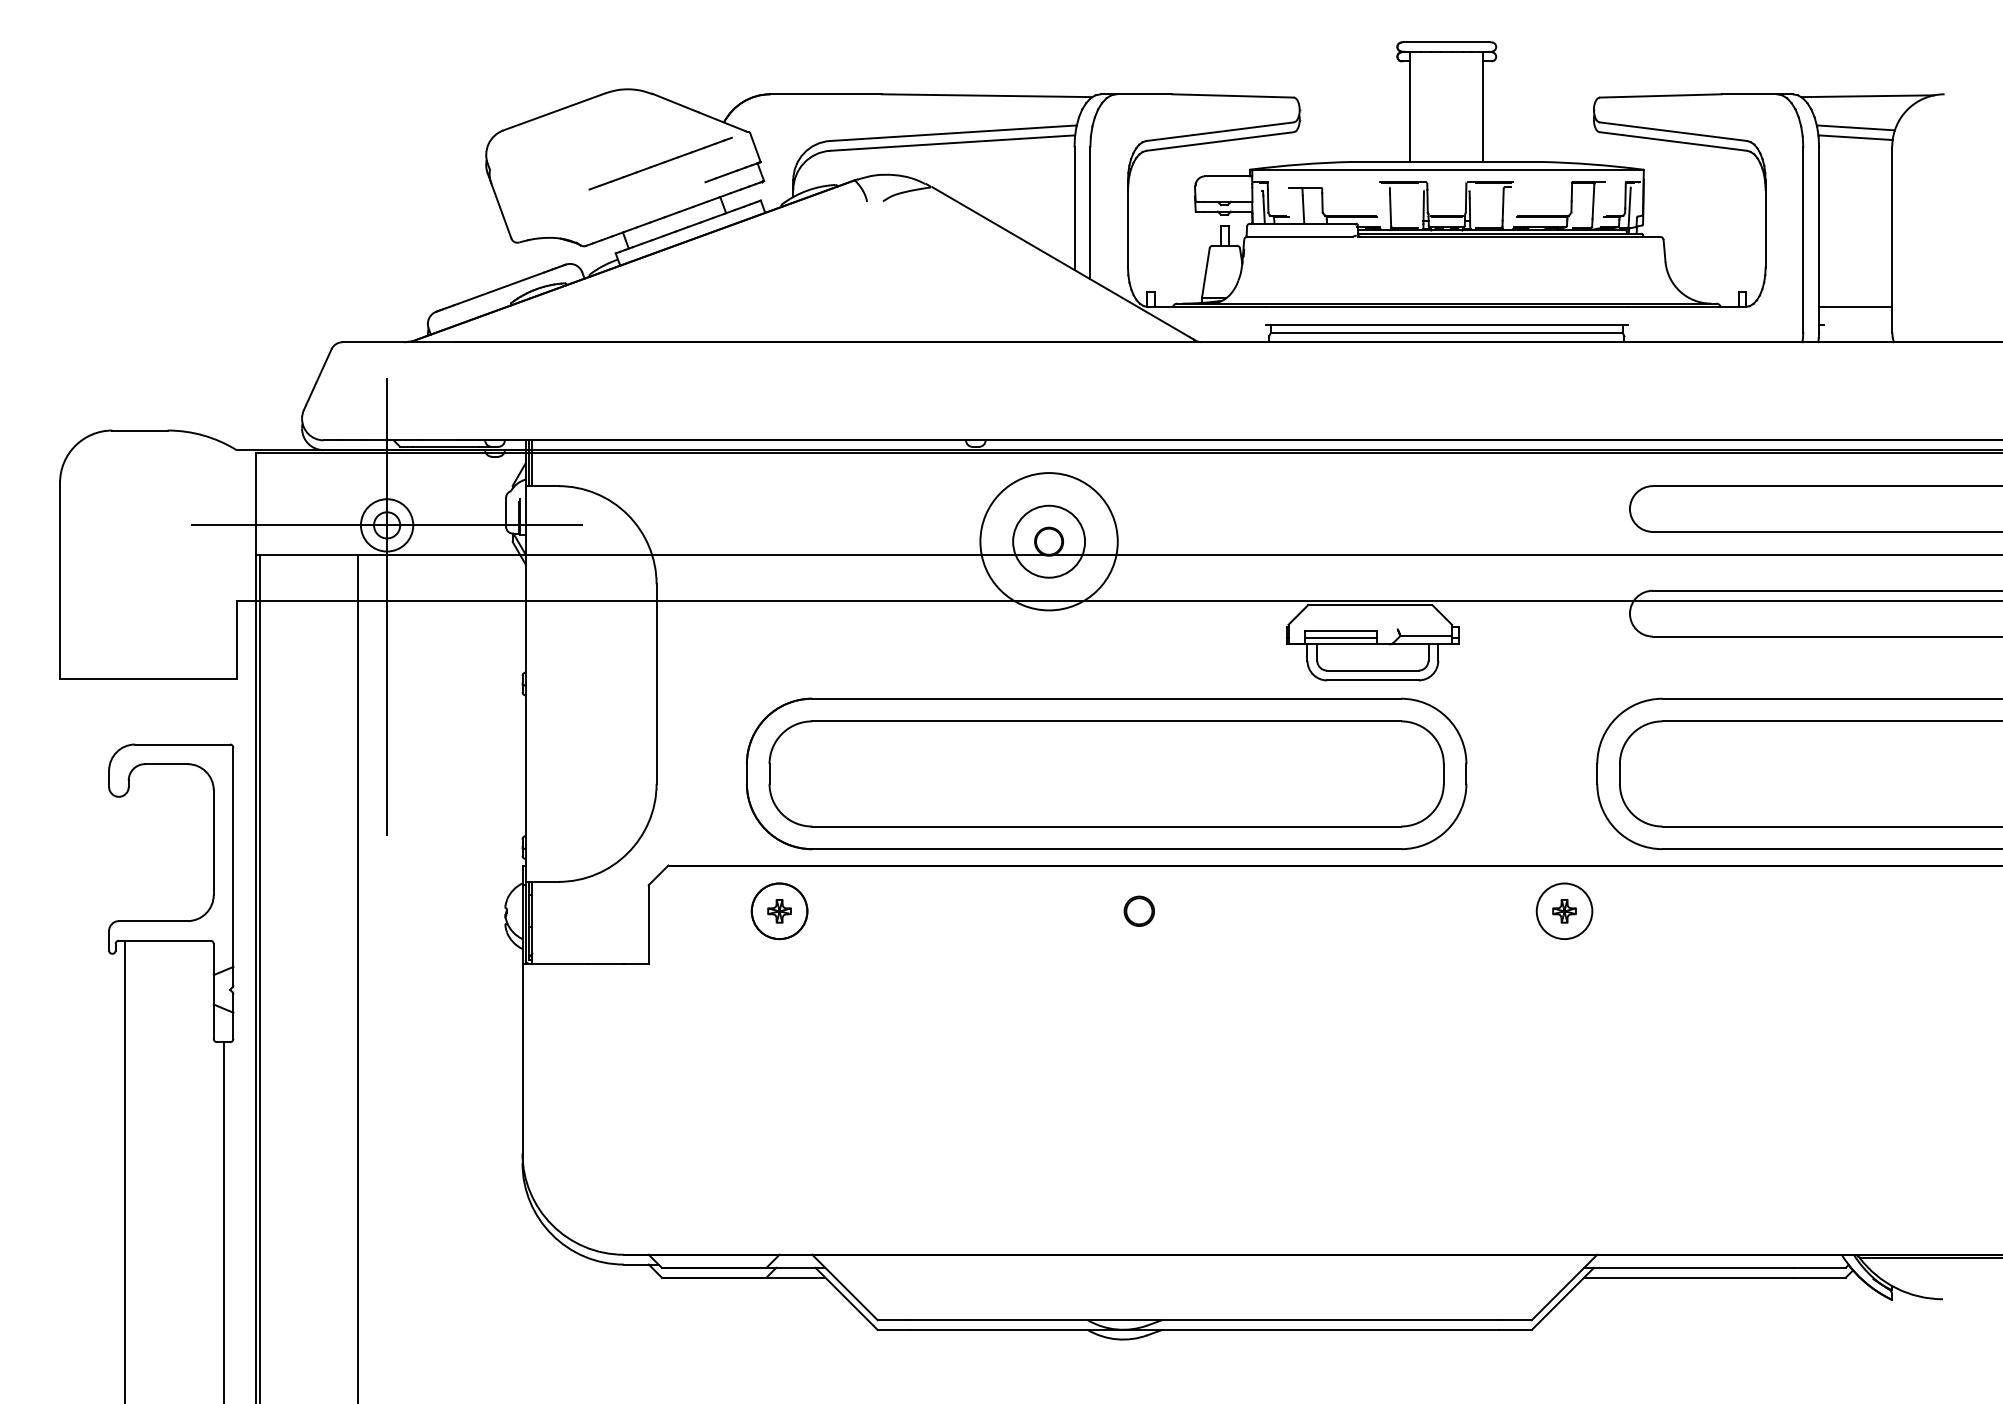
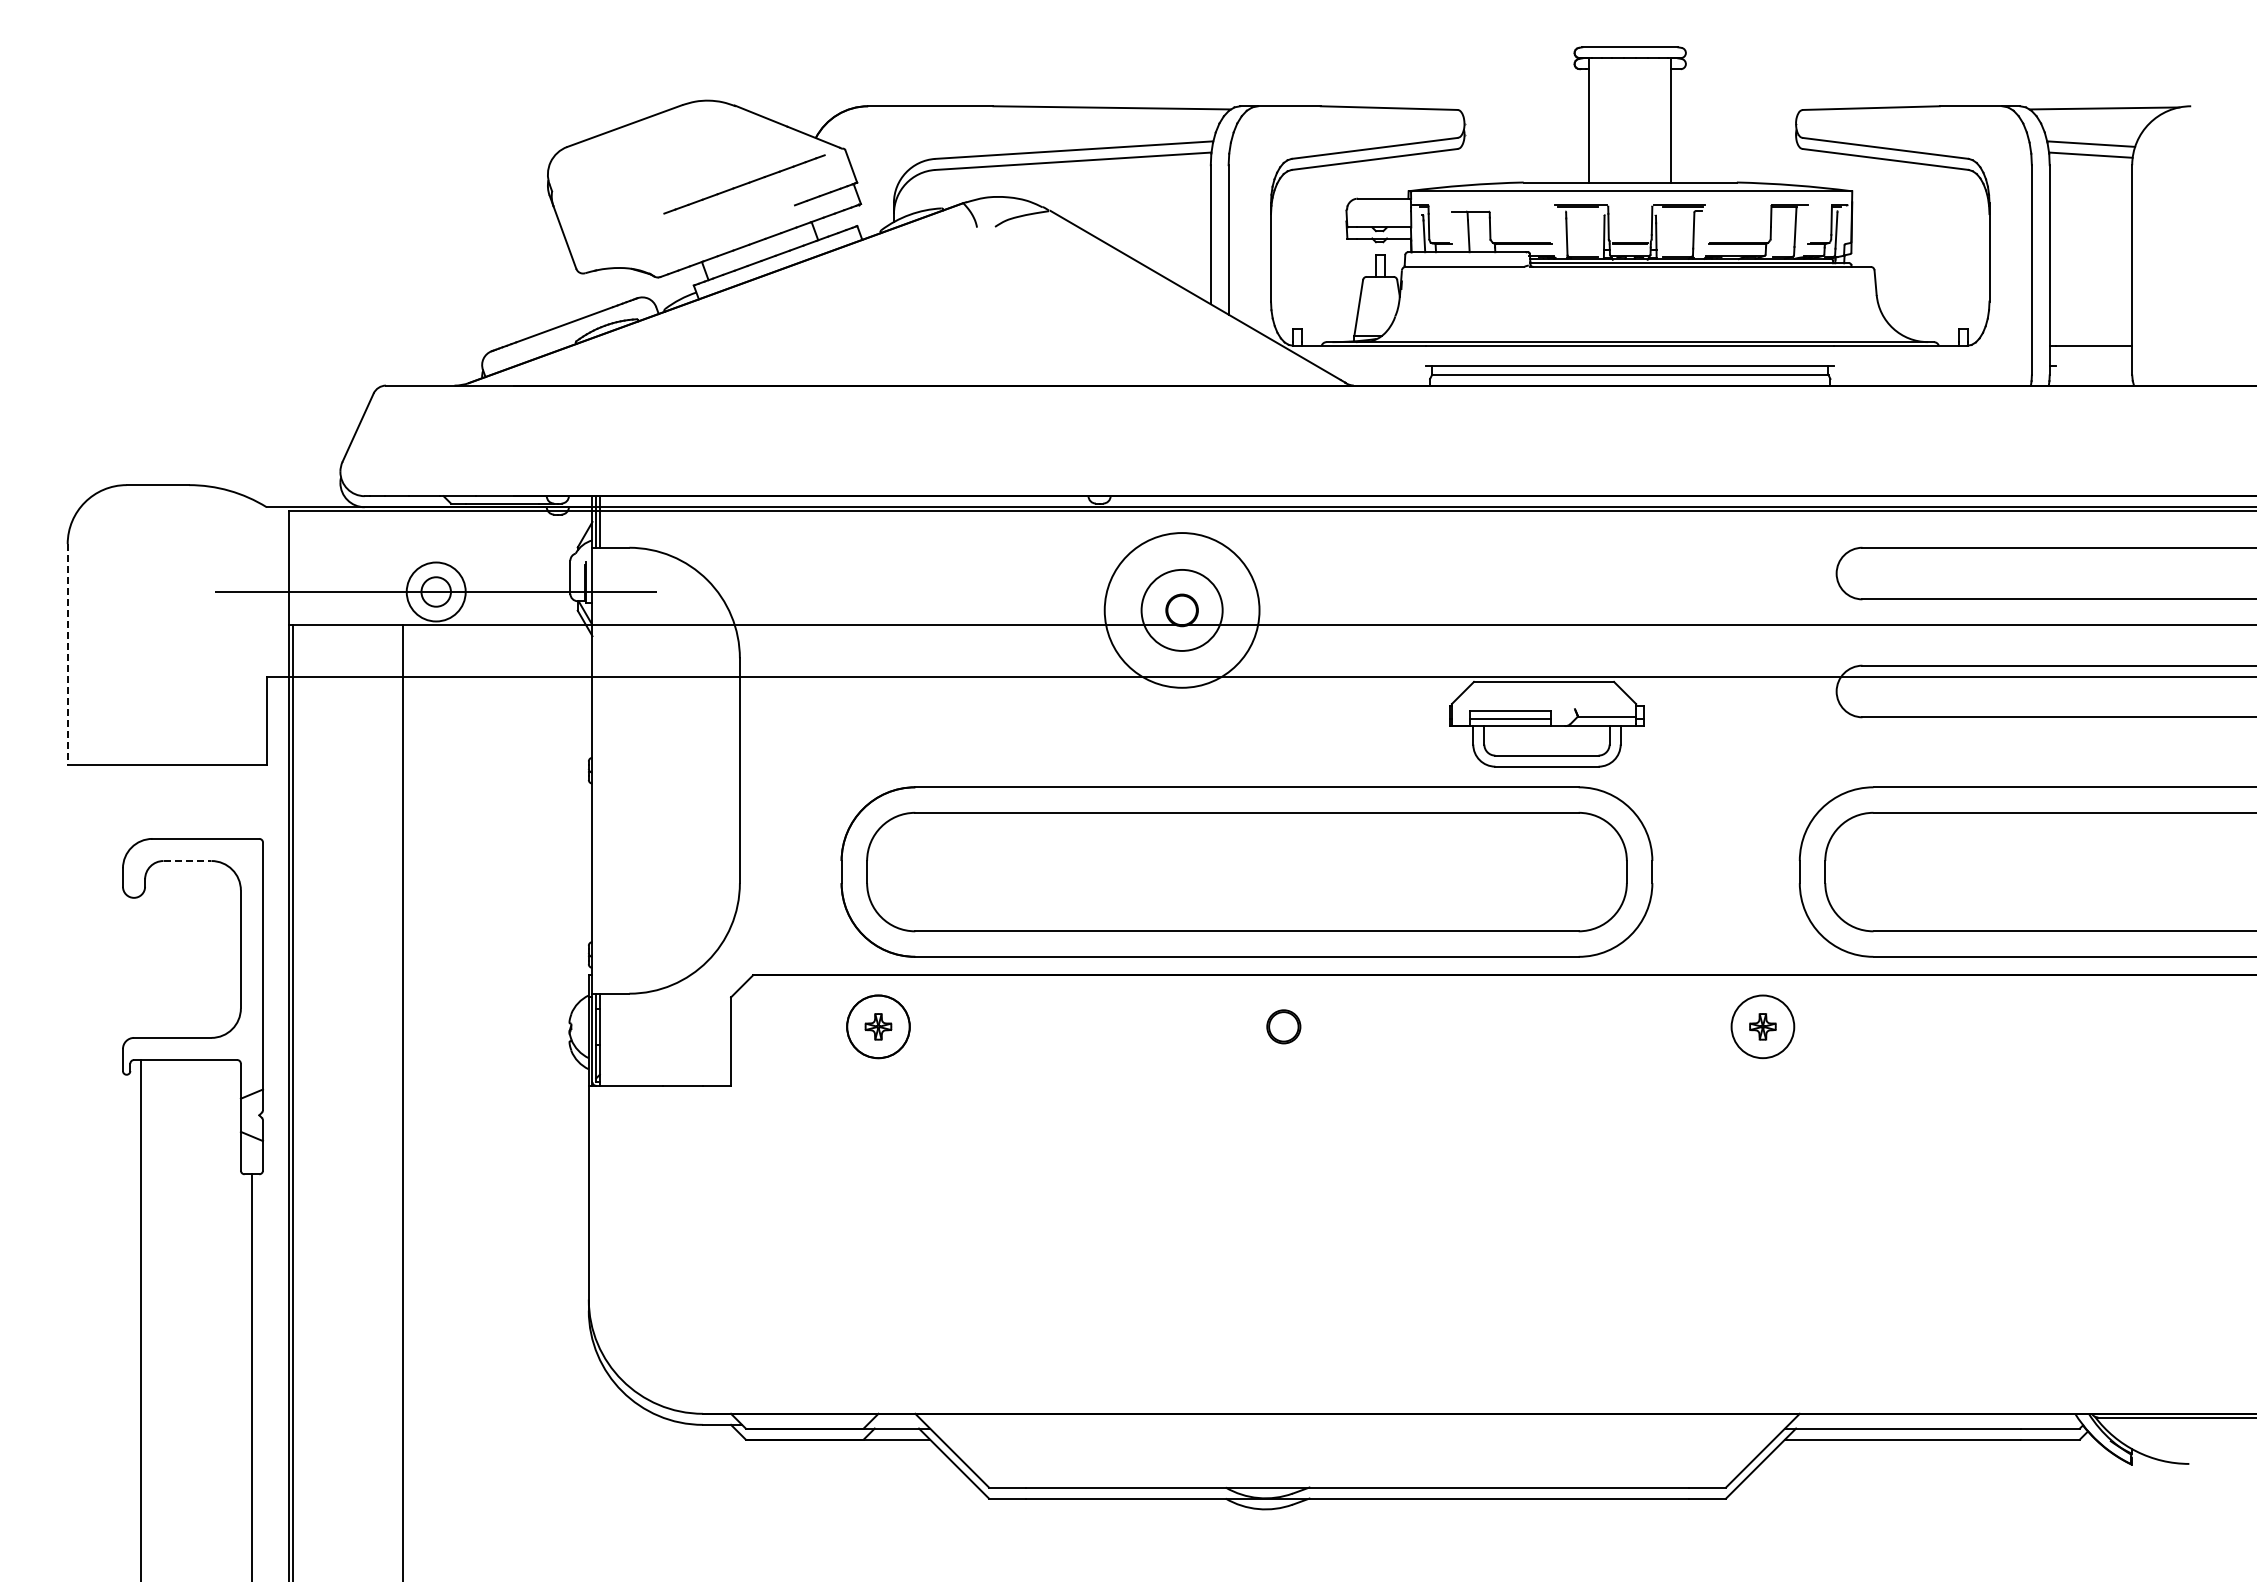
line: (59, 580) -> (67, 654), solid -> dashed
line: (387, 607) -> (436, 684), removed
line: (166, 764) -> (187, 861), solid -> dashed

